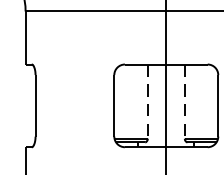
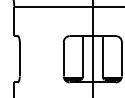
line: (147, 100) -> (82, 56), dashed -> solid
line: (185, 100) -> (103, 56), dashed -> solid

